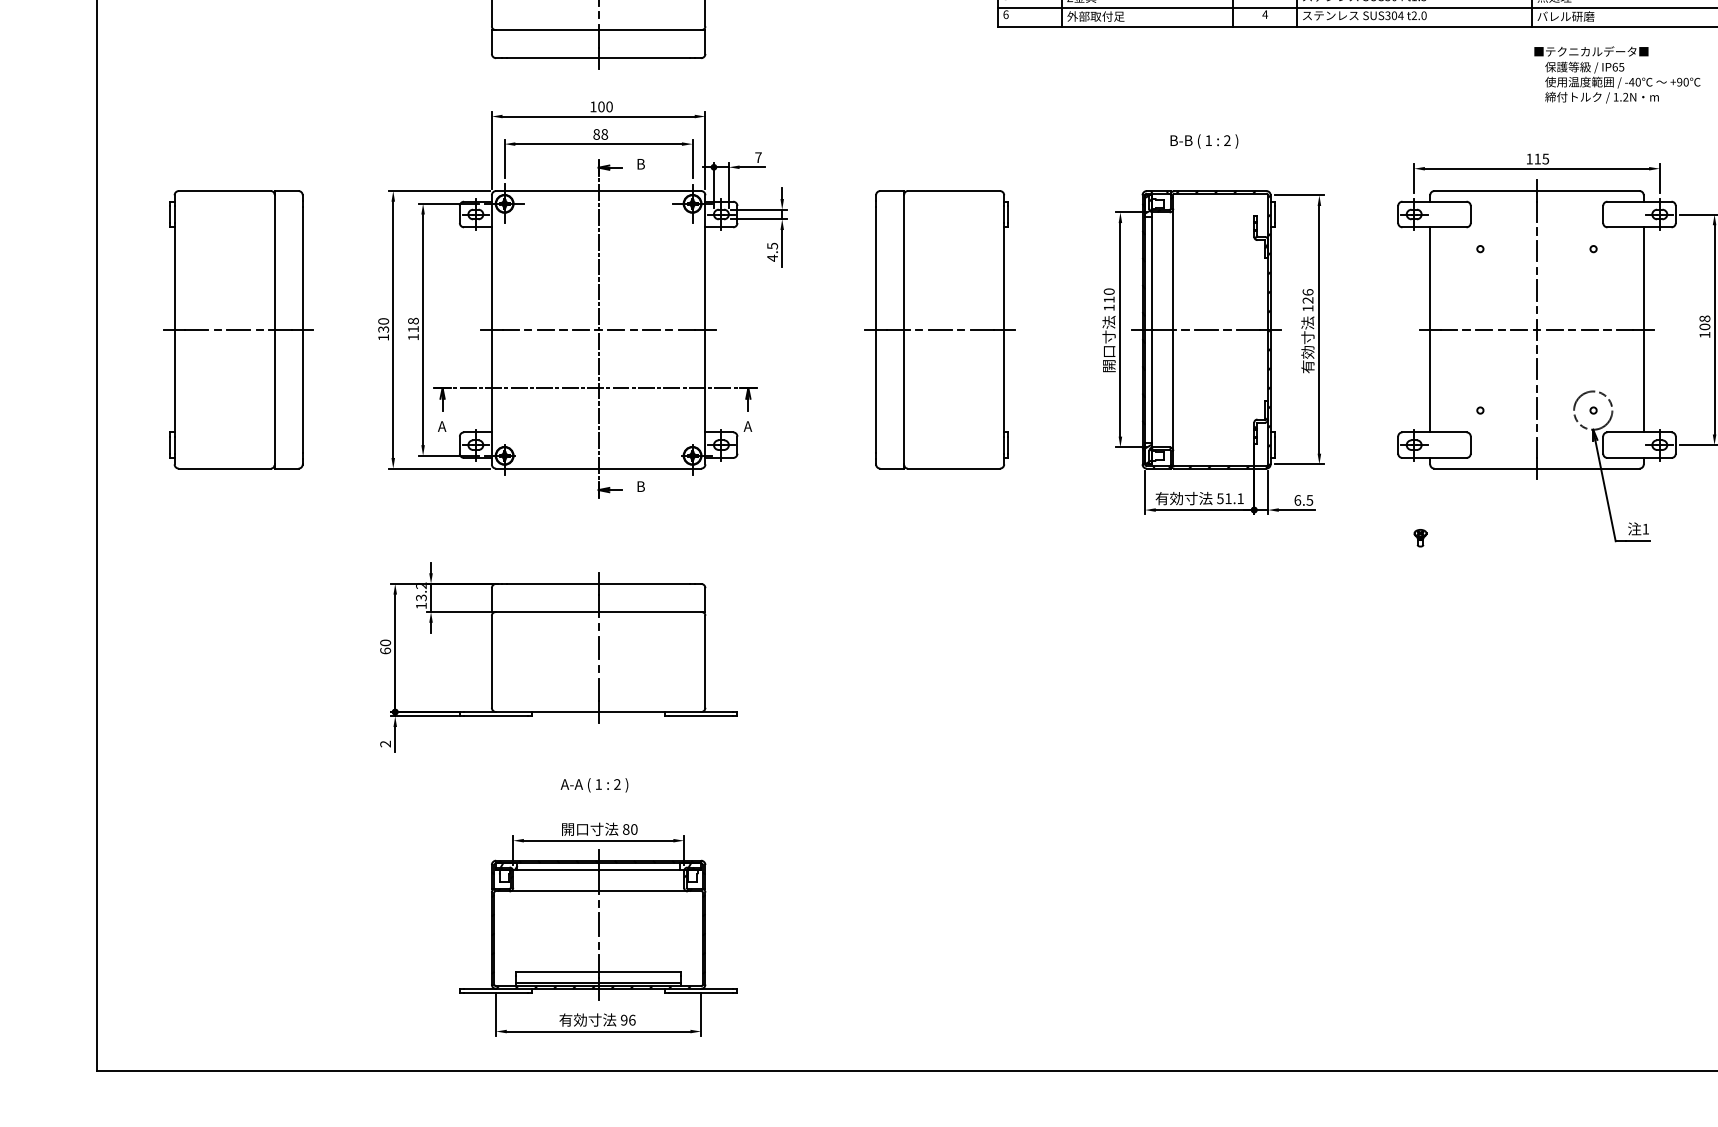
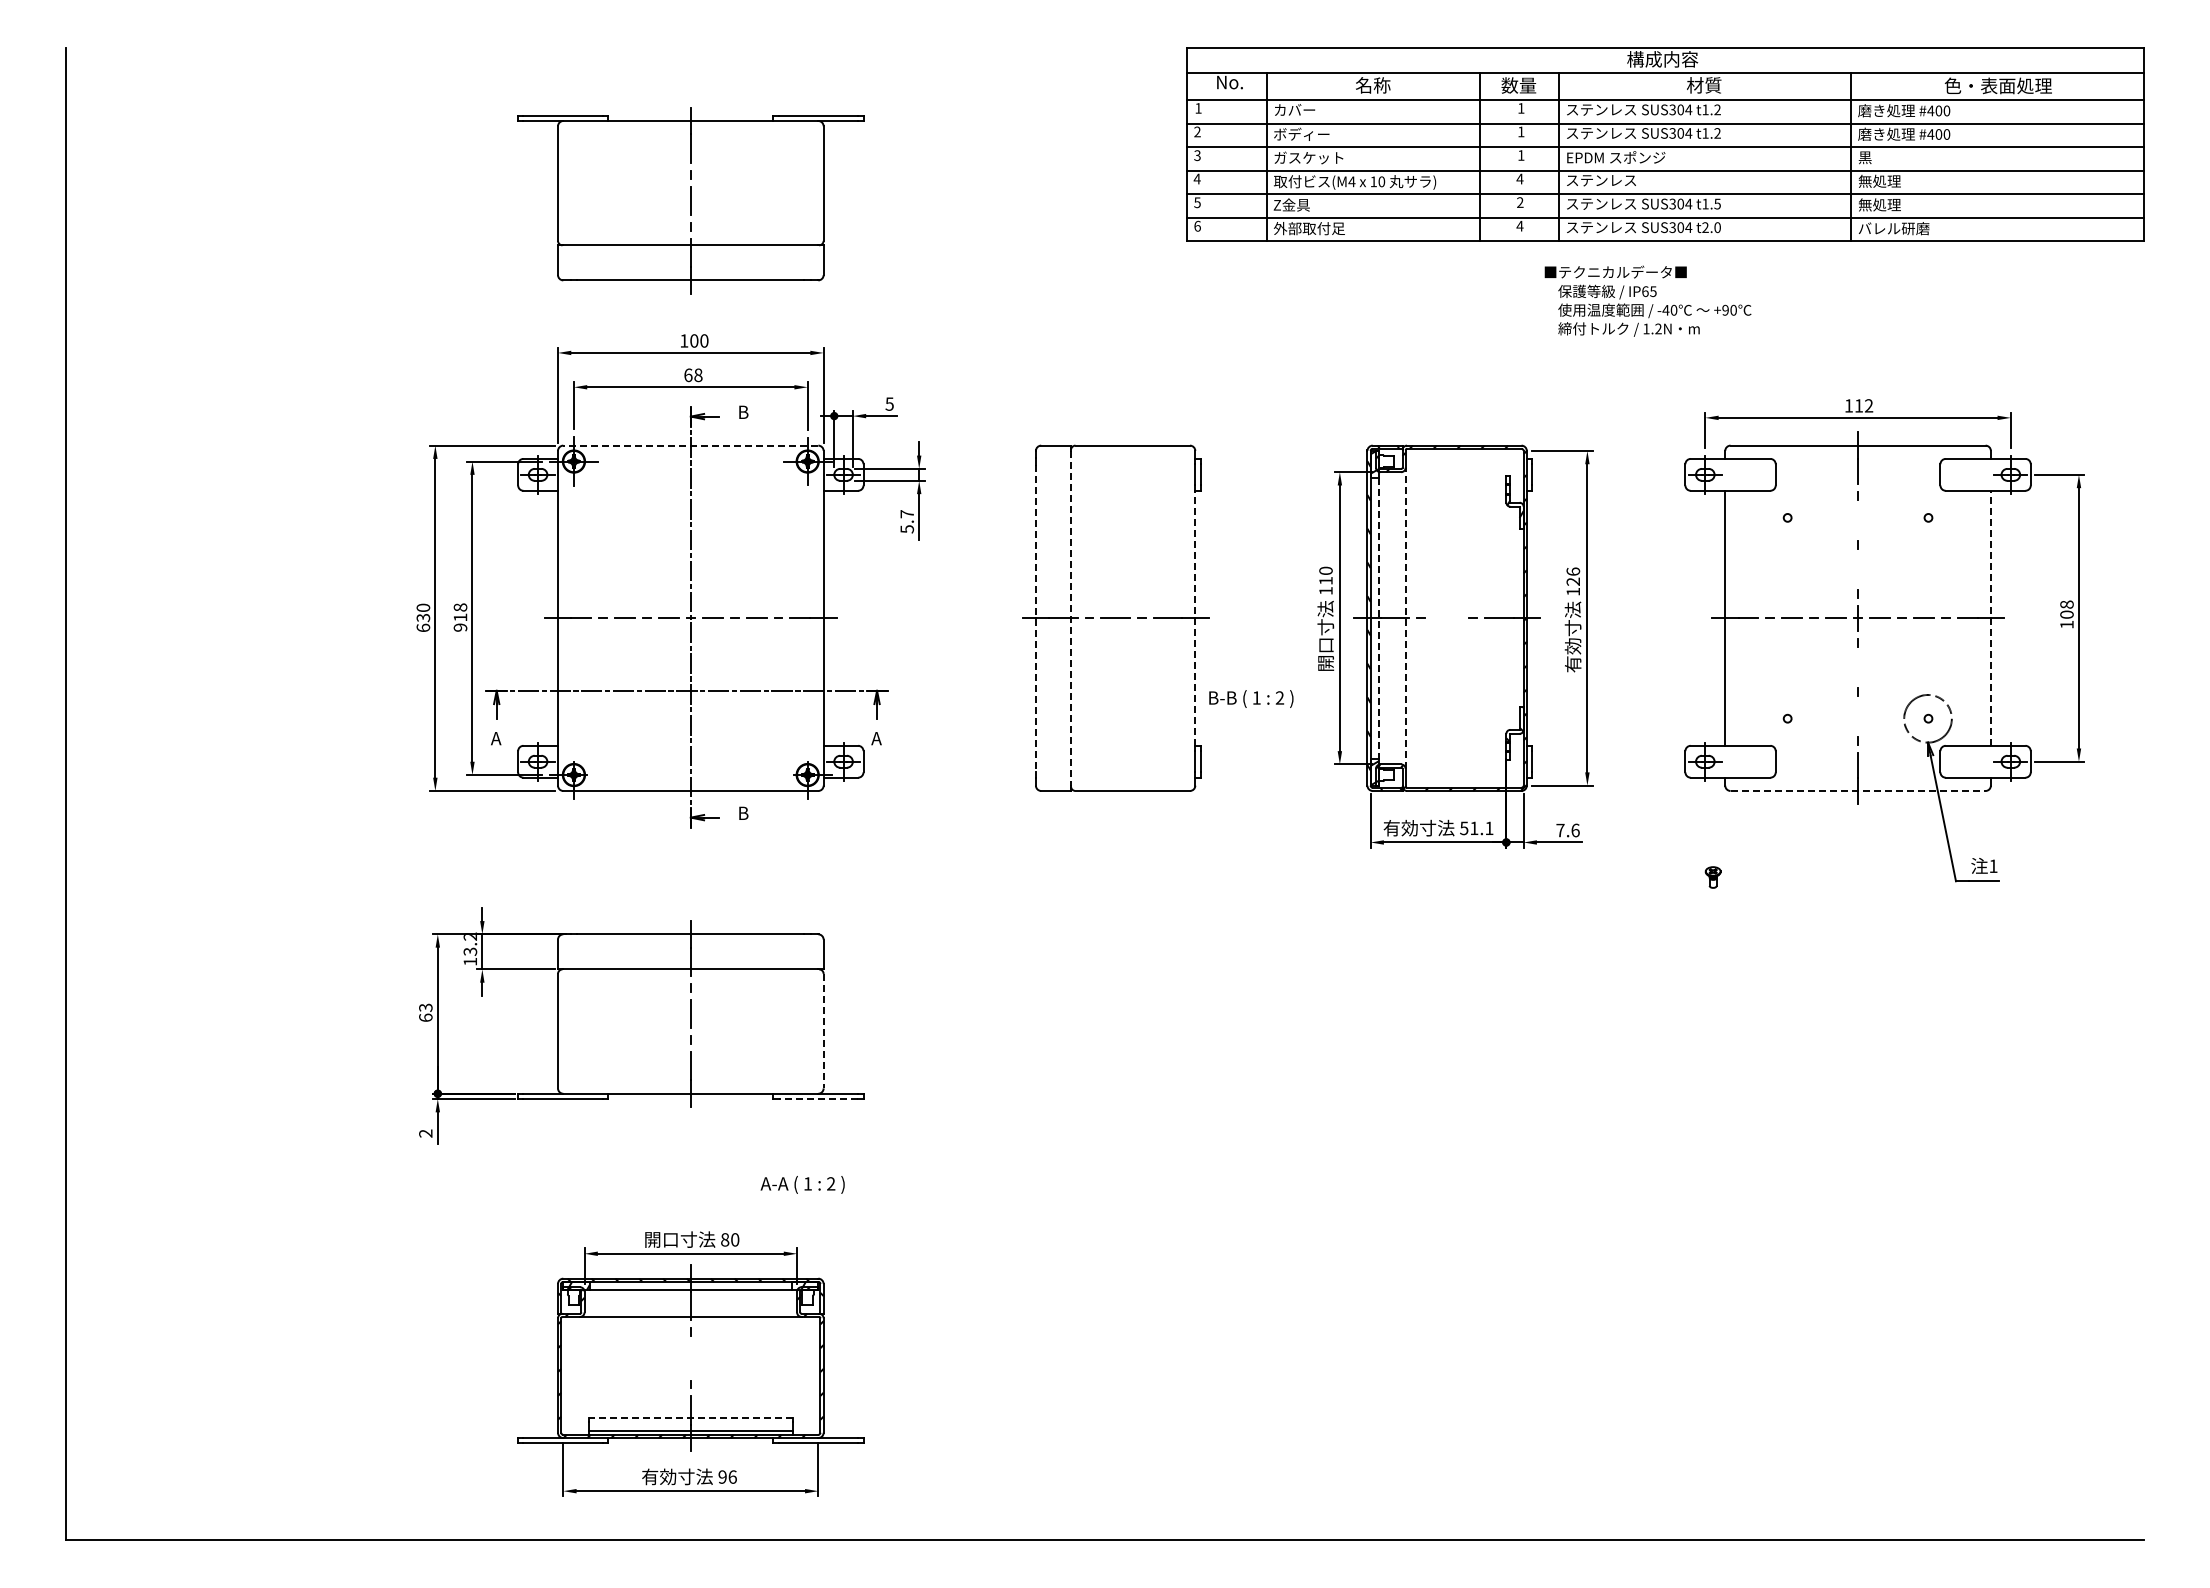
text: (1616, 74) -> (1647, 300), moved
text: (596, 133) -> (688, 374), 88 -> 68
text: (1204, 141) -> (1251, 698), moved
text: (758, 157) -> (889, 403), 7 -> 5
text: (1545, 158) -> (1868, 405), 115 -> 112
line: (598, 190) -> (690, 445), solid -> dashed
line: (1537, 250) -> (1858, 519), removed
text: (772, 252) -> (907, 521), 4.5 -> 5.7
line: (1537, 289) -> (1858, 568), removed
part: (238, 329) -> (242, 617), removed
line: (875, 329) -> (1035, 618), solid -> dashed
line: (903, 329) -> (1070, 618), solid -> dashed
line: (1004, 329) -> (1195, 618), solid -> dashed
line: (1151, 329) -> (1378, 618), solid -> dashed
line: (1173, 329) -> (1405, 618), solid -> dashed
line: (1206, 329) -> (1446, 618), removed
line: (1643, 329) -> (1990, 618), solid -> dashed
text: (383, 337) -> (423, 627), 130 -> 630
text: (413, 337) -> (460, 627), 118 -> 918
line: (1537, 368) -> (1858, 666), removed
line: (1537, 407) -> (1858, 715), removed
line: (1537, 468) -> (1858, 790), solid -> dashed
text: (1303, 500) -> (1567, 830), 6.5 -> 7.6
text: (385, 642) -> (425, 1007), 60 -> 63
line: (705, 662) -> (823, 1031), solid -> dashed
line: (701, 716) -> (818, 1099), solid -> dashed
text: (594, 785) -> (802, 1184), moved
line: (598, 924) -> (690, 1358), removed
line: (598, 972) -> (690, 1417), solid -> dashed

